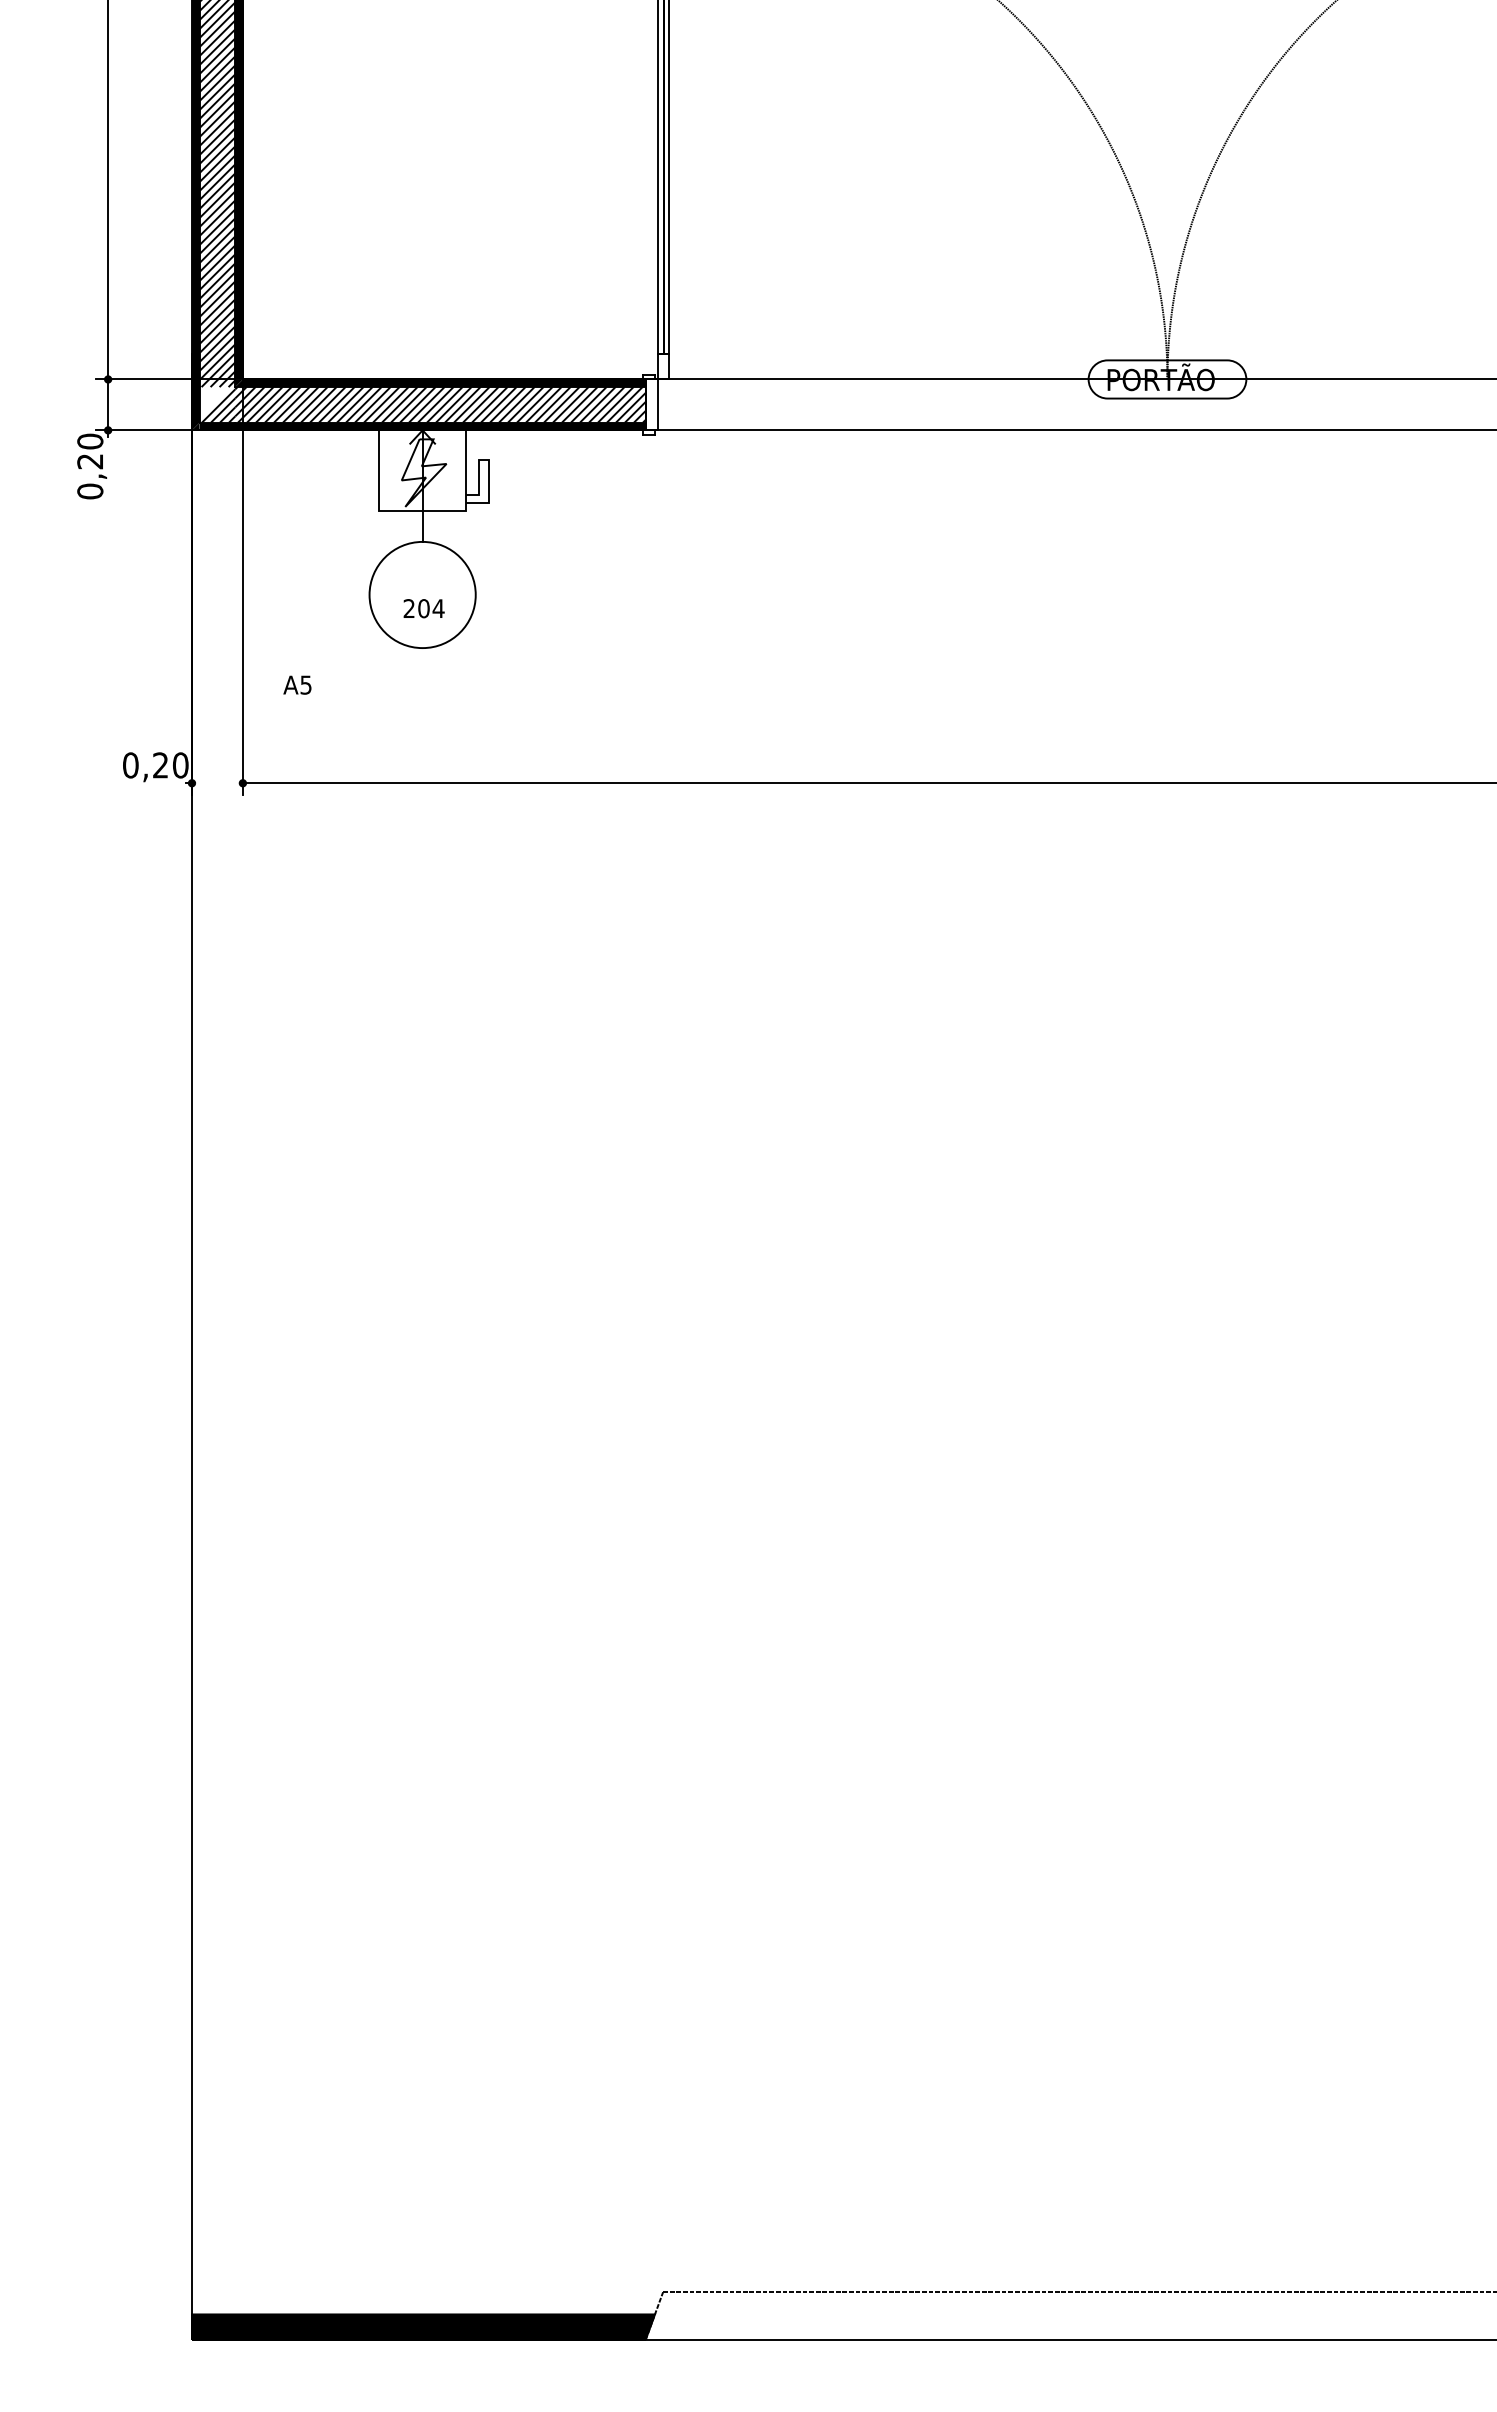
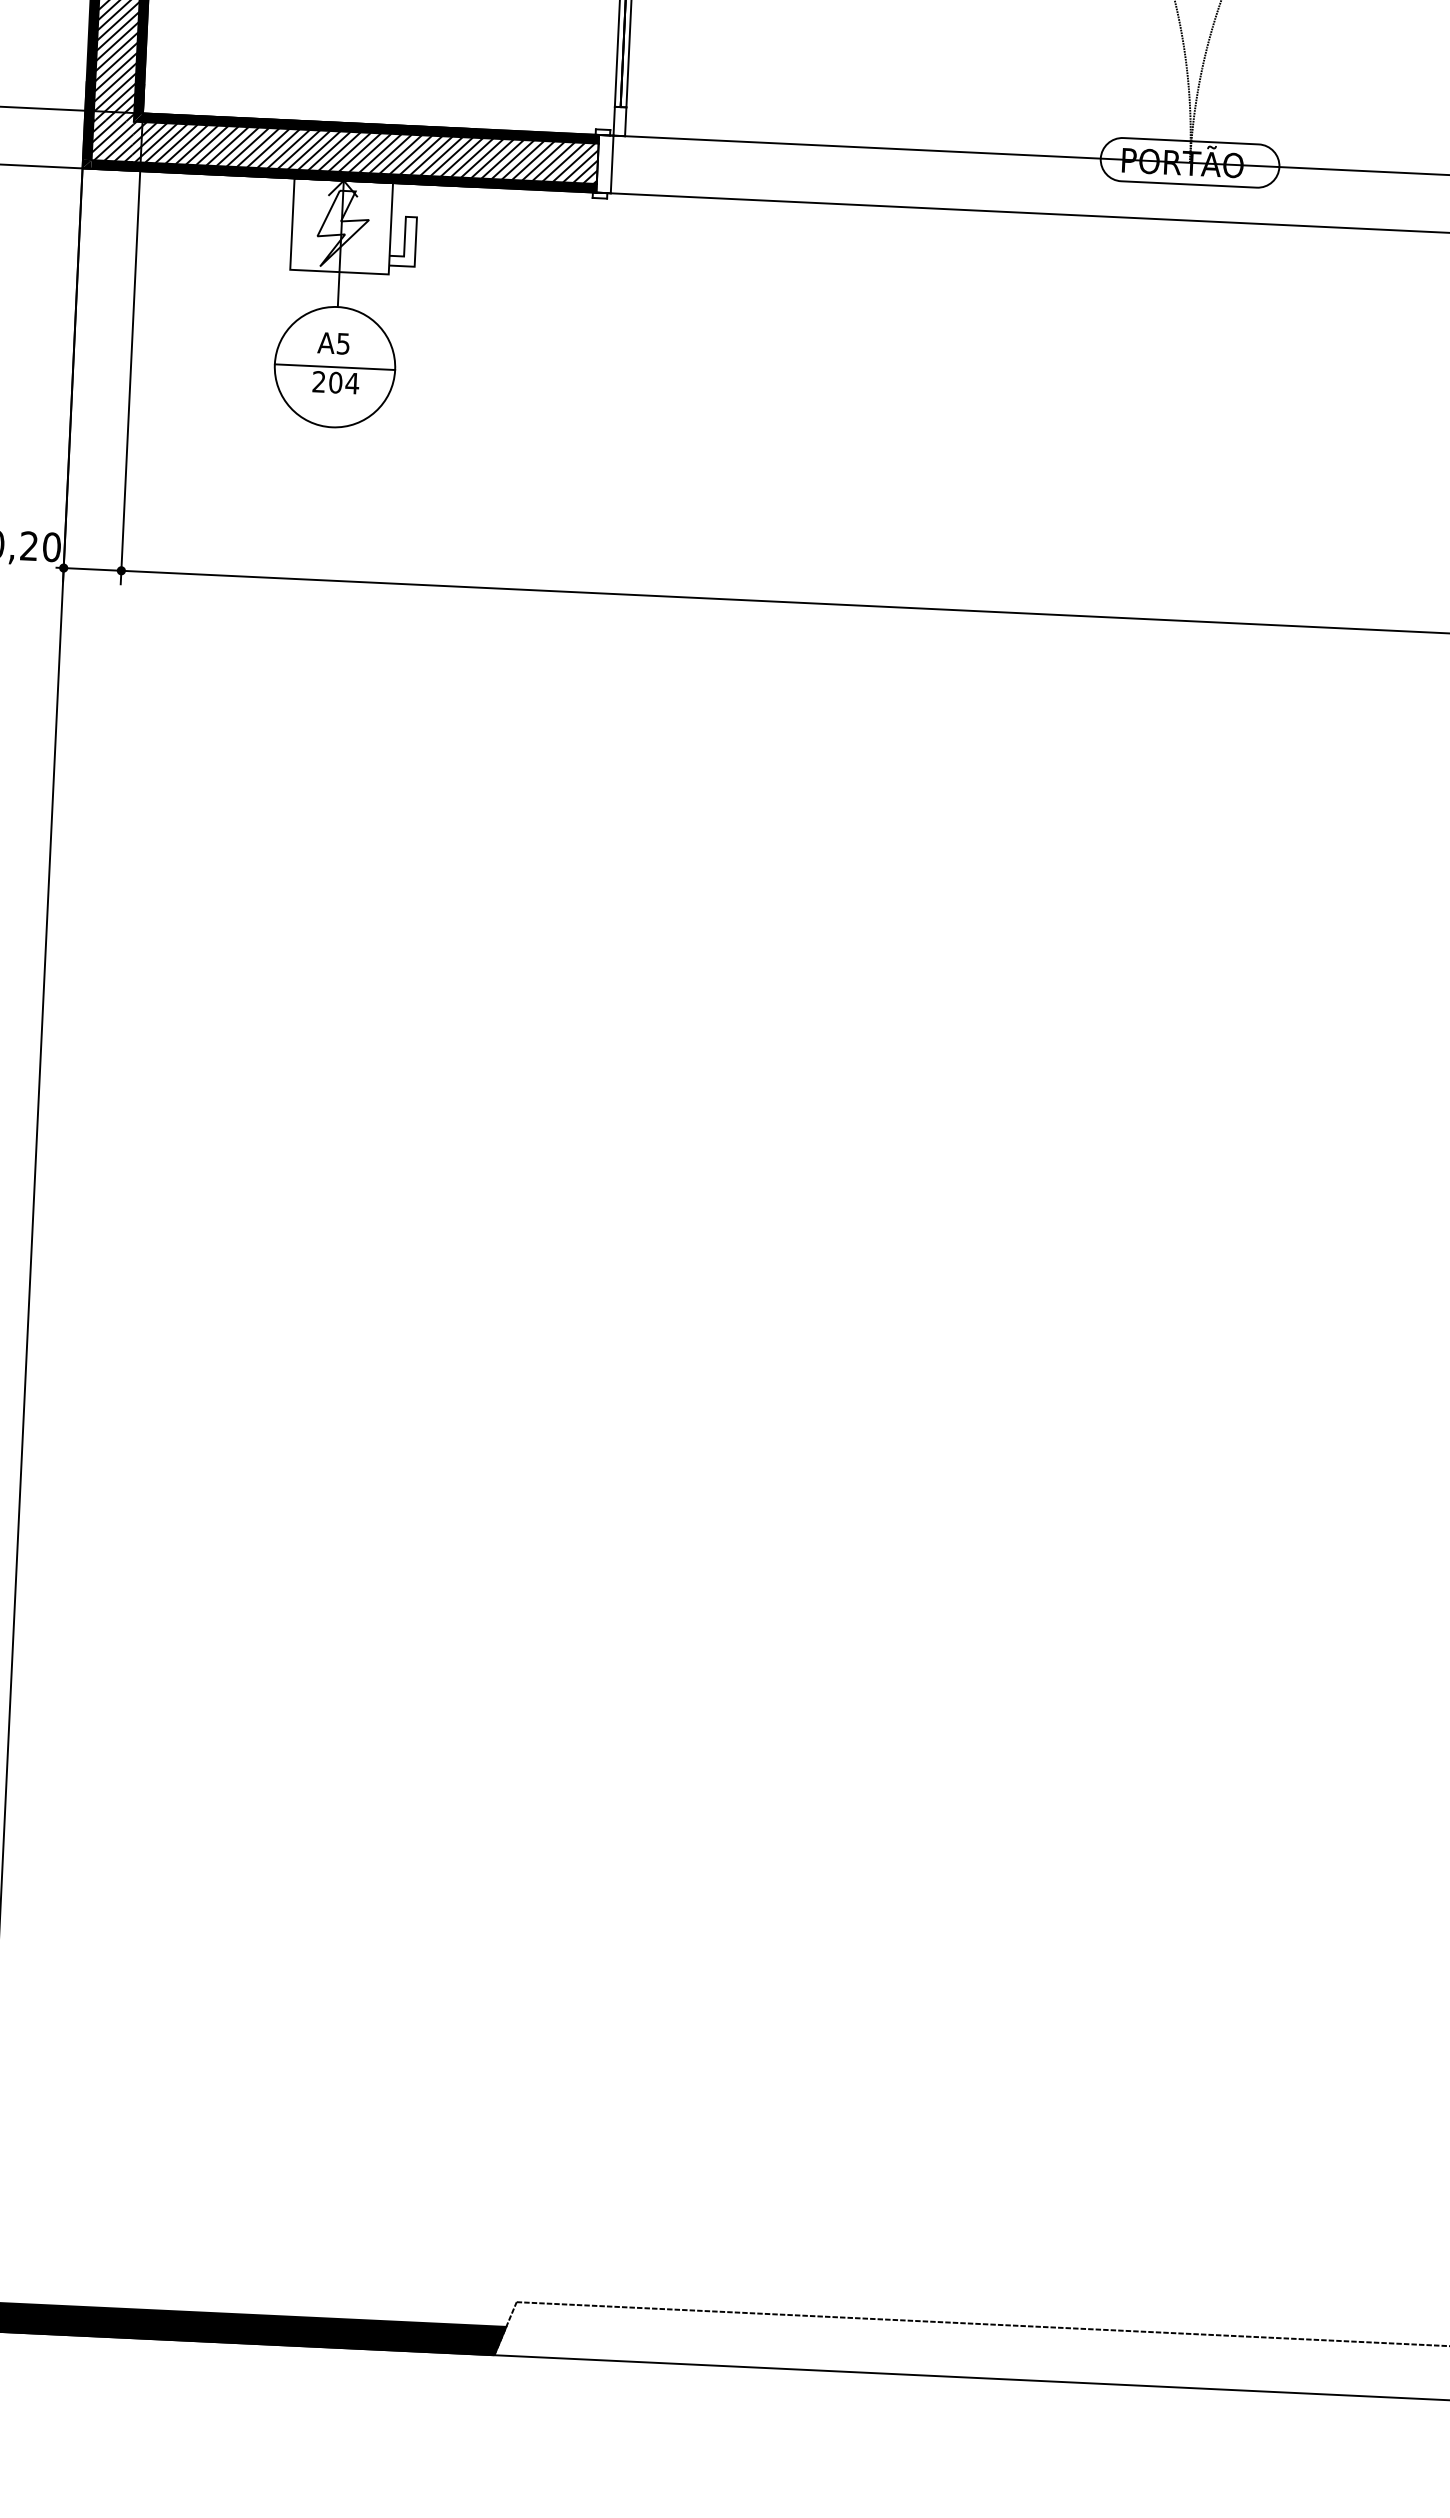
hatch: (213, 401) -> (108, 136), added
line: (422, 595) -> (334, 367), added
text: (297, 684) -> (333, 342), moved
line: (217, 783) -> (92, 569), added

